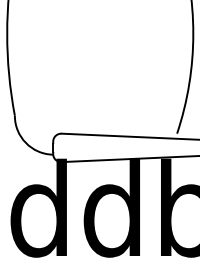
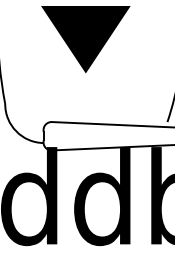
fill: (95, 51) -> (85, 39), added

